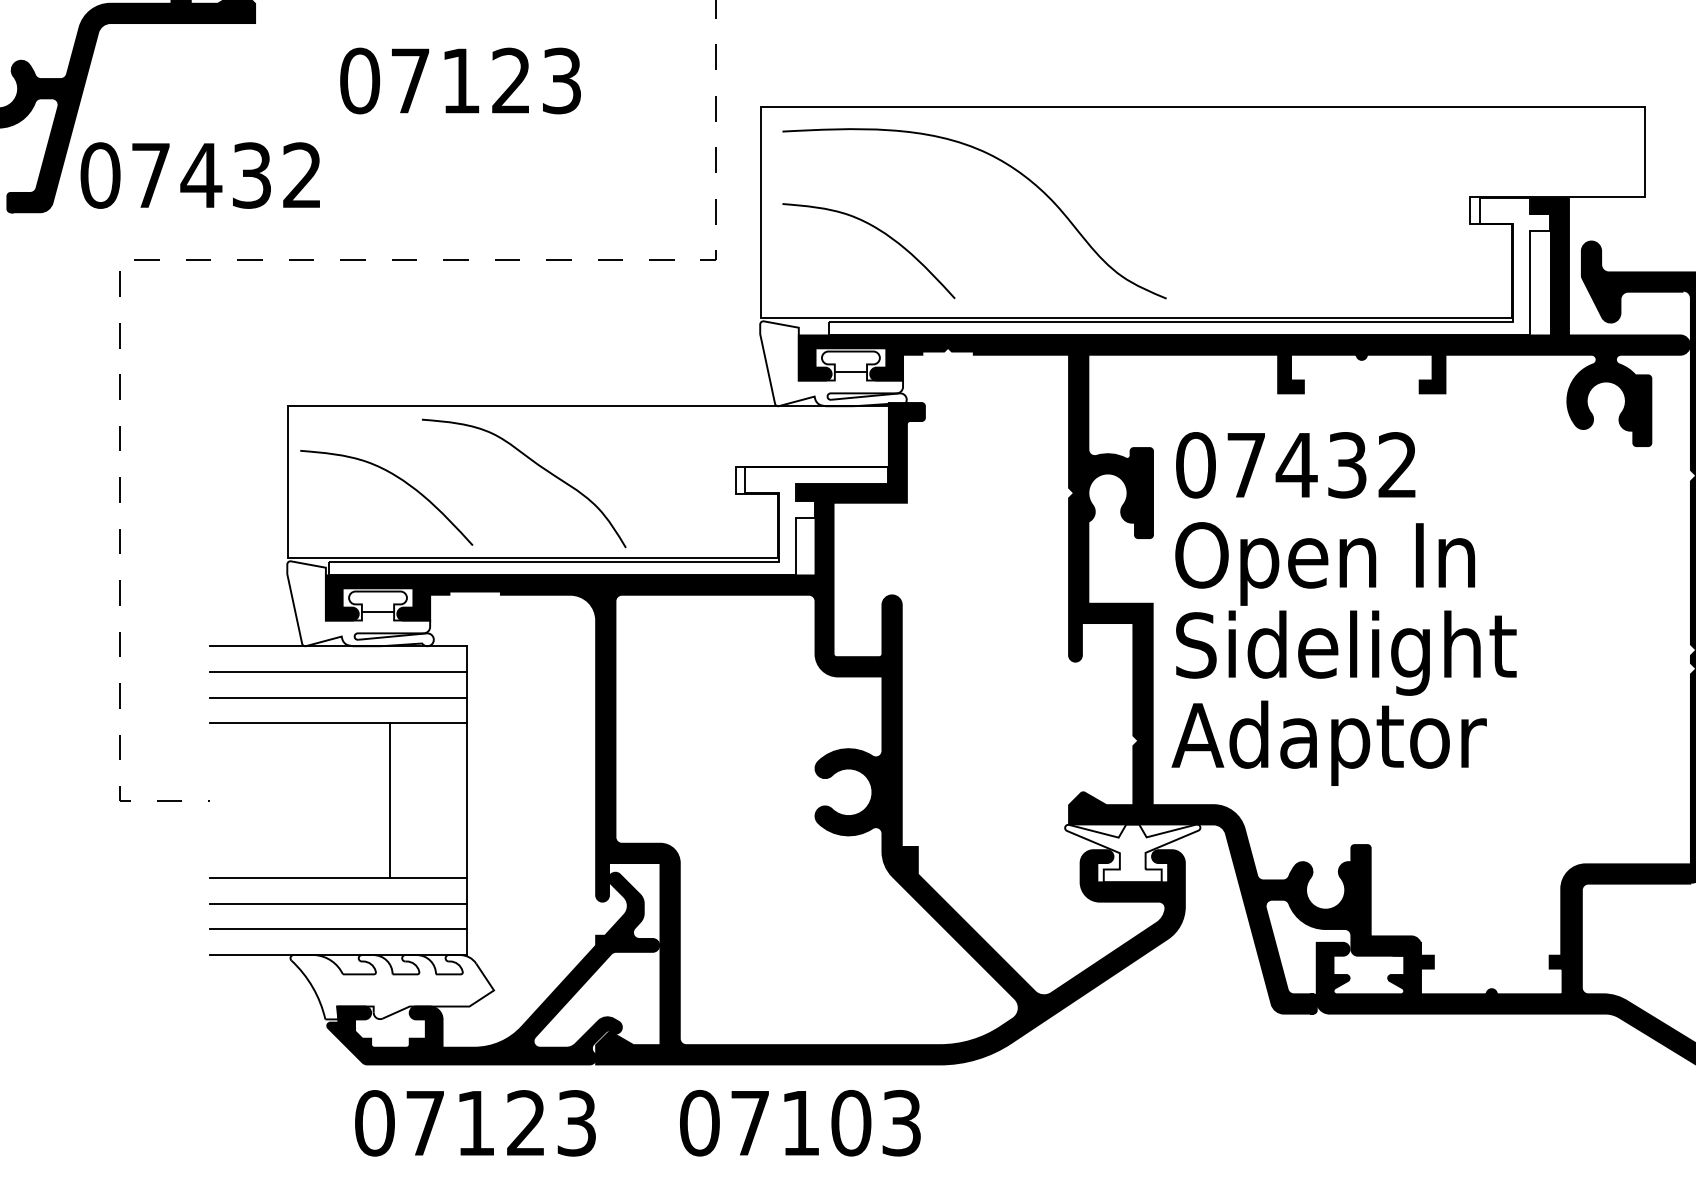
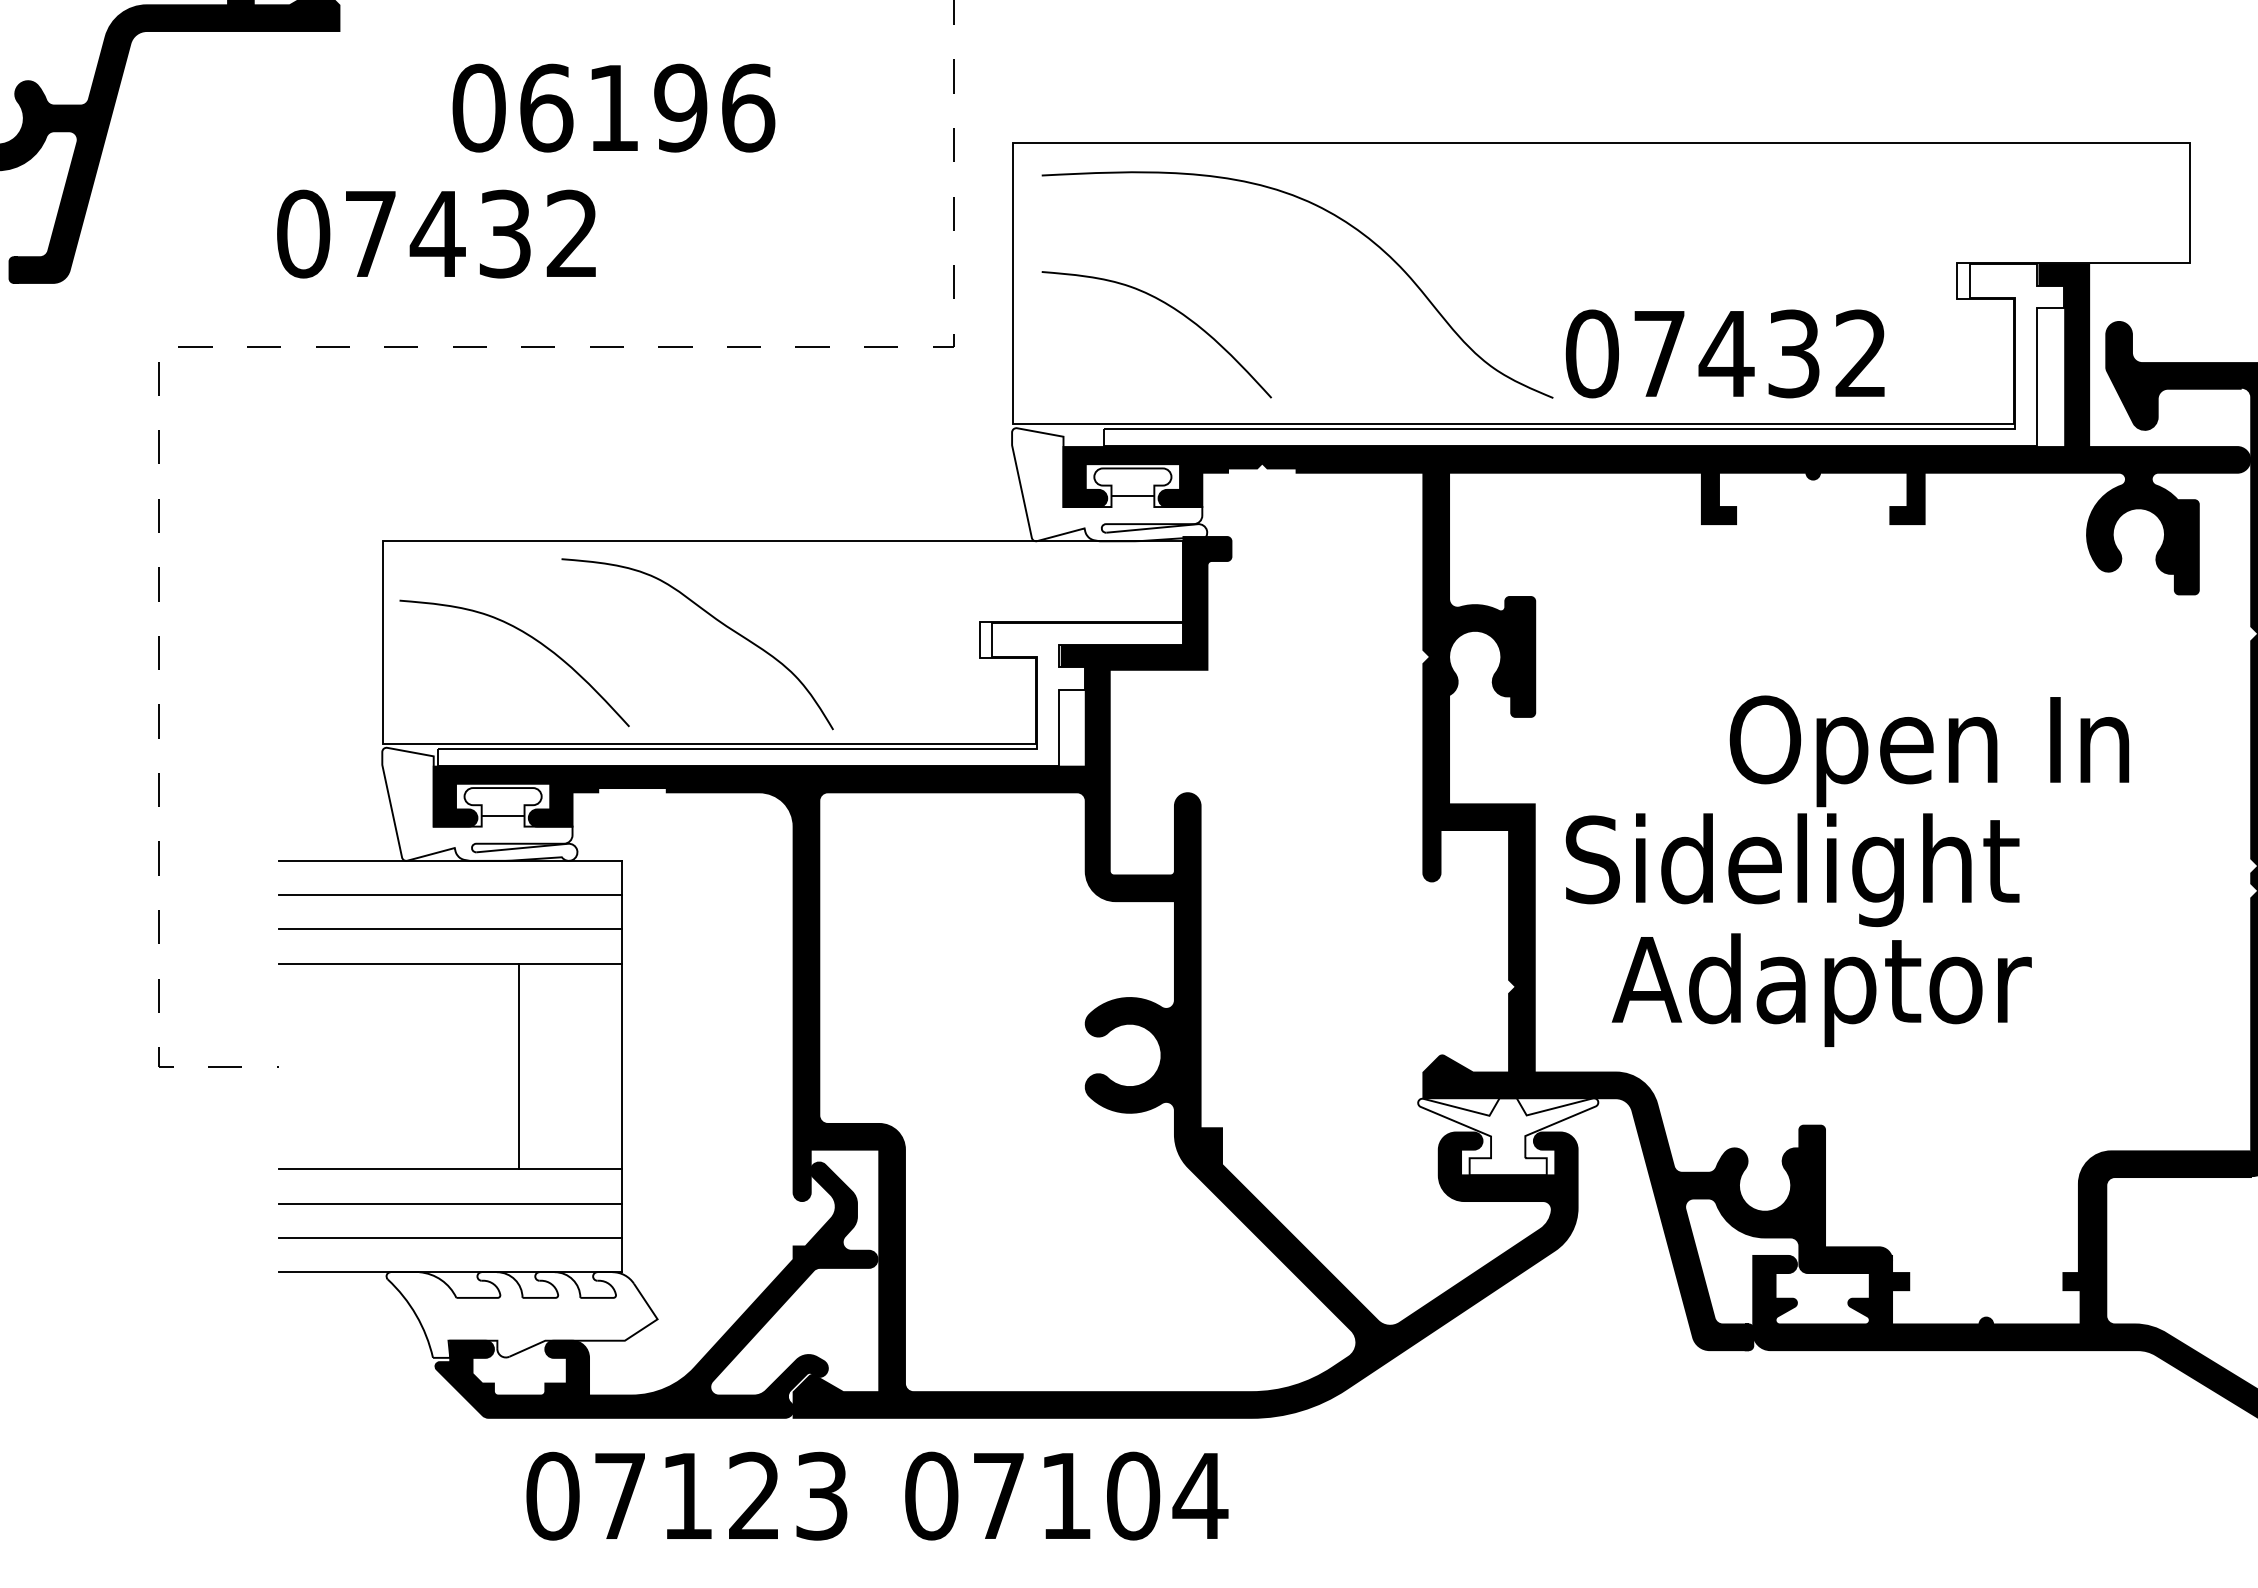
text: (486, 80) -> (647, 107), 07123 -> 06196
text: (200, 175) -> (436, 233), moved
text: (1295, 464) -> (1724, 353), moved
text: (1325, 564) -> (1929, 751), moved
text: (1328, 742) -> (1821, 989), moved
text: (475, 1122) -> (686, 1495), moved
text: (901, 1122) -> (1200, 1495), 07103 -> 07104

